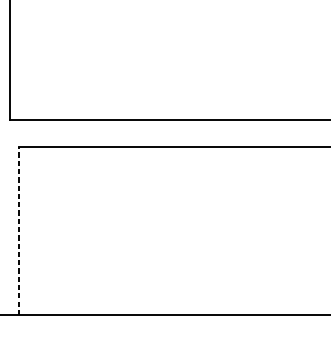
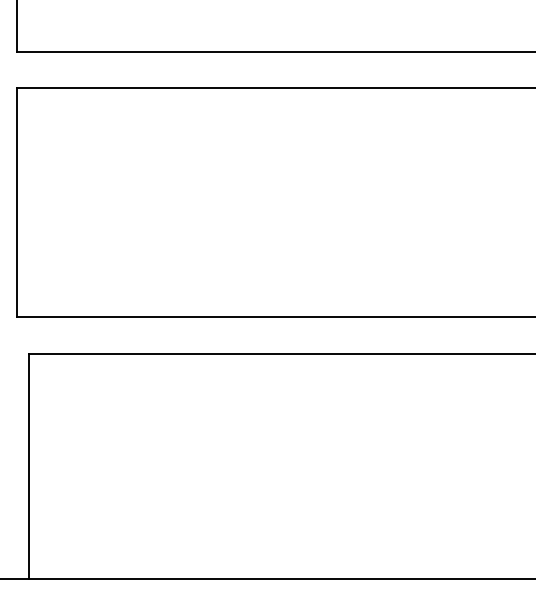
line: (19, 231) -> (29, 466), dashed -> solid

